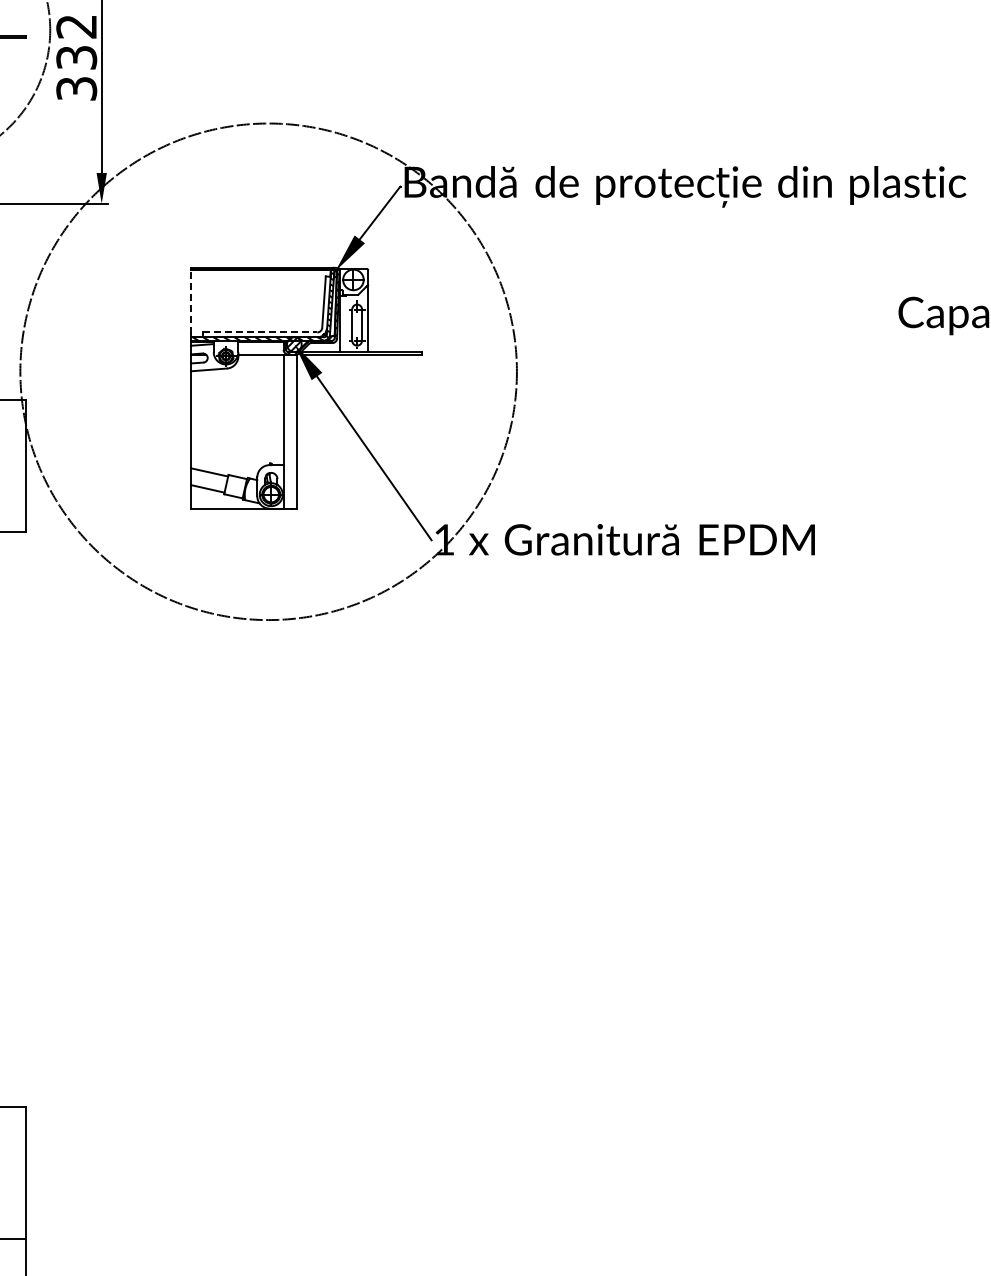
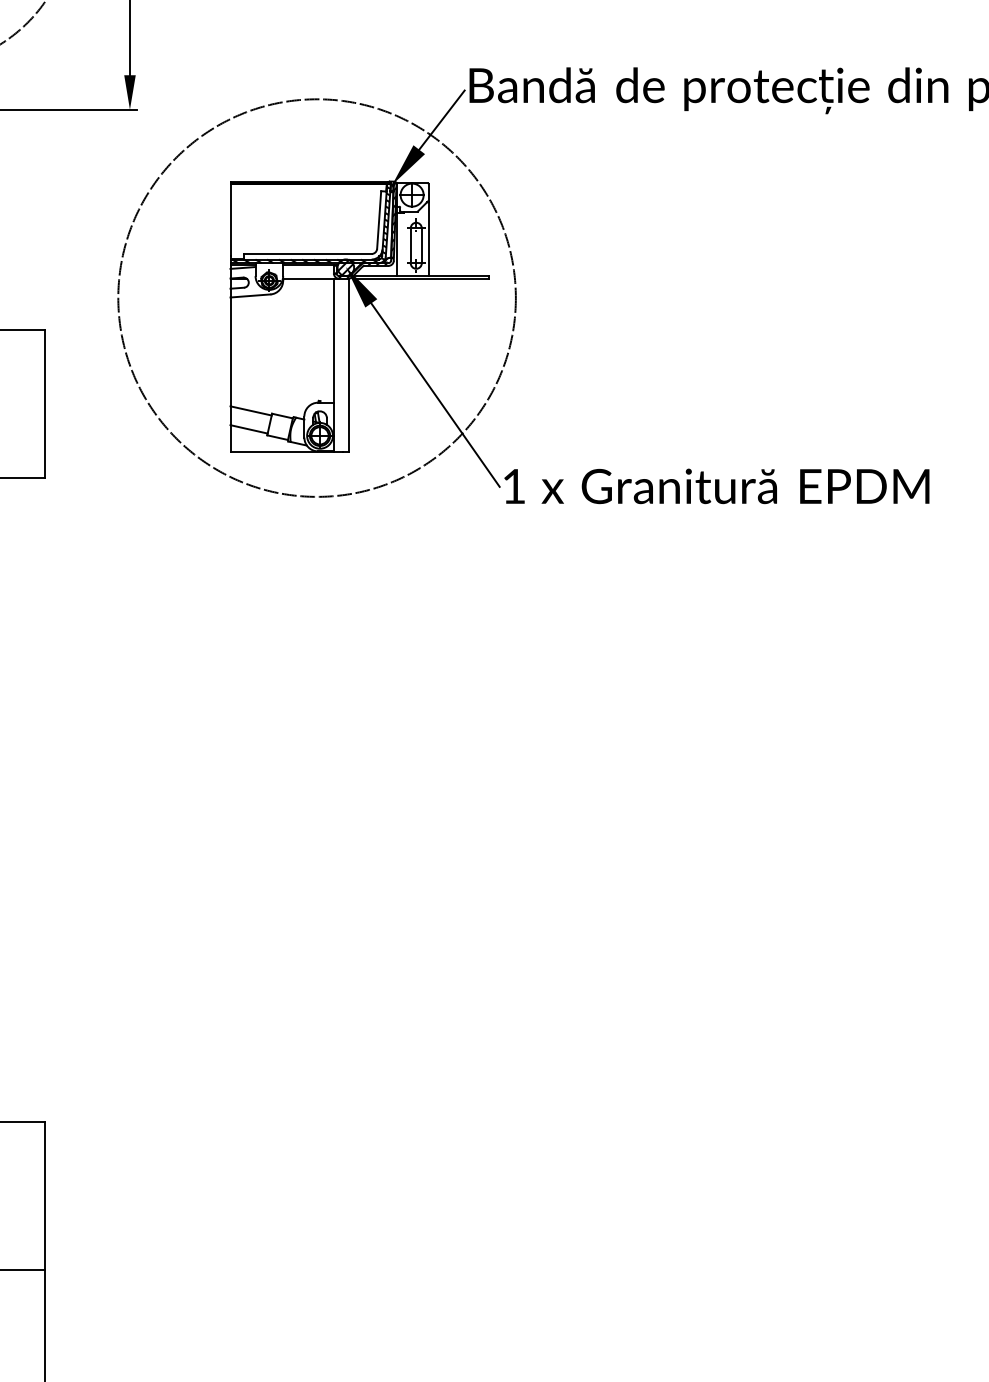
line: (191, 301) -> (230, 219), dashed -> solid
line: (260, 332) -> (307, 254), dashed -> solid
circle: (268, 371) -> (316, 297), size x0.71

